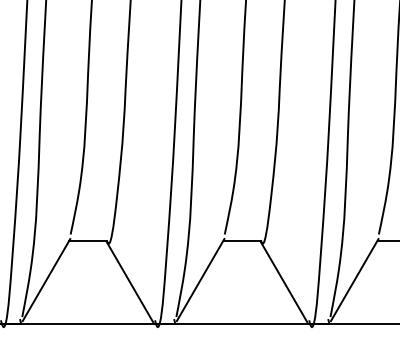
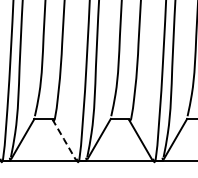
line: (128, 281) -> (63, 139), solid -> dashed

